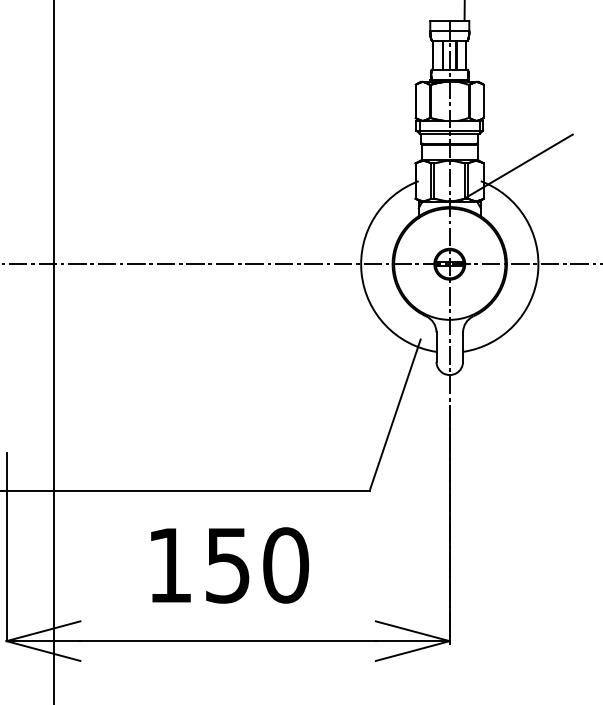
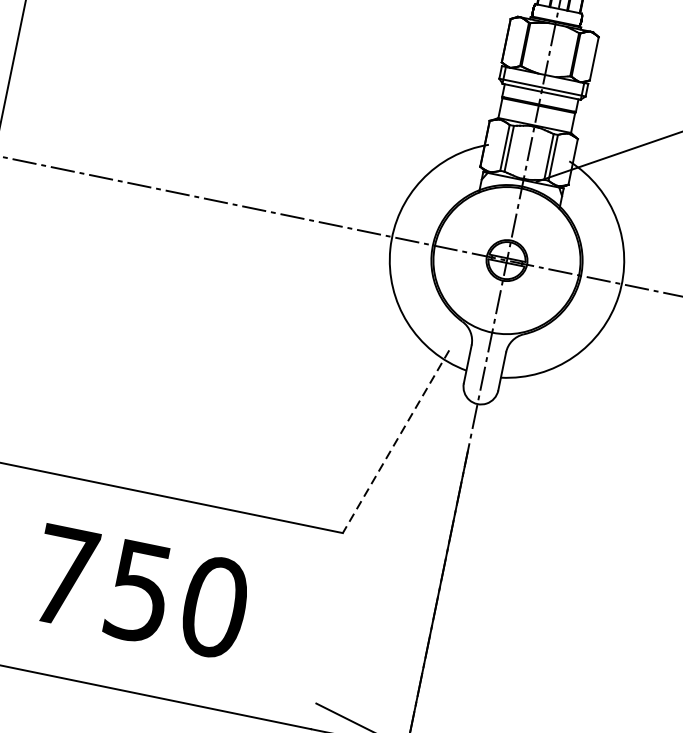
line: (395, 415) -> (396, 442), solid -> dashed
text: (169, 565) -> (63, 576), 150 -> 750

